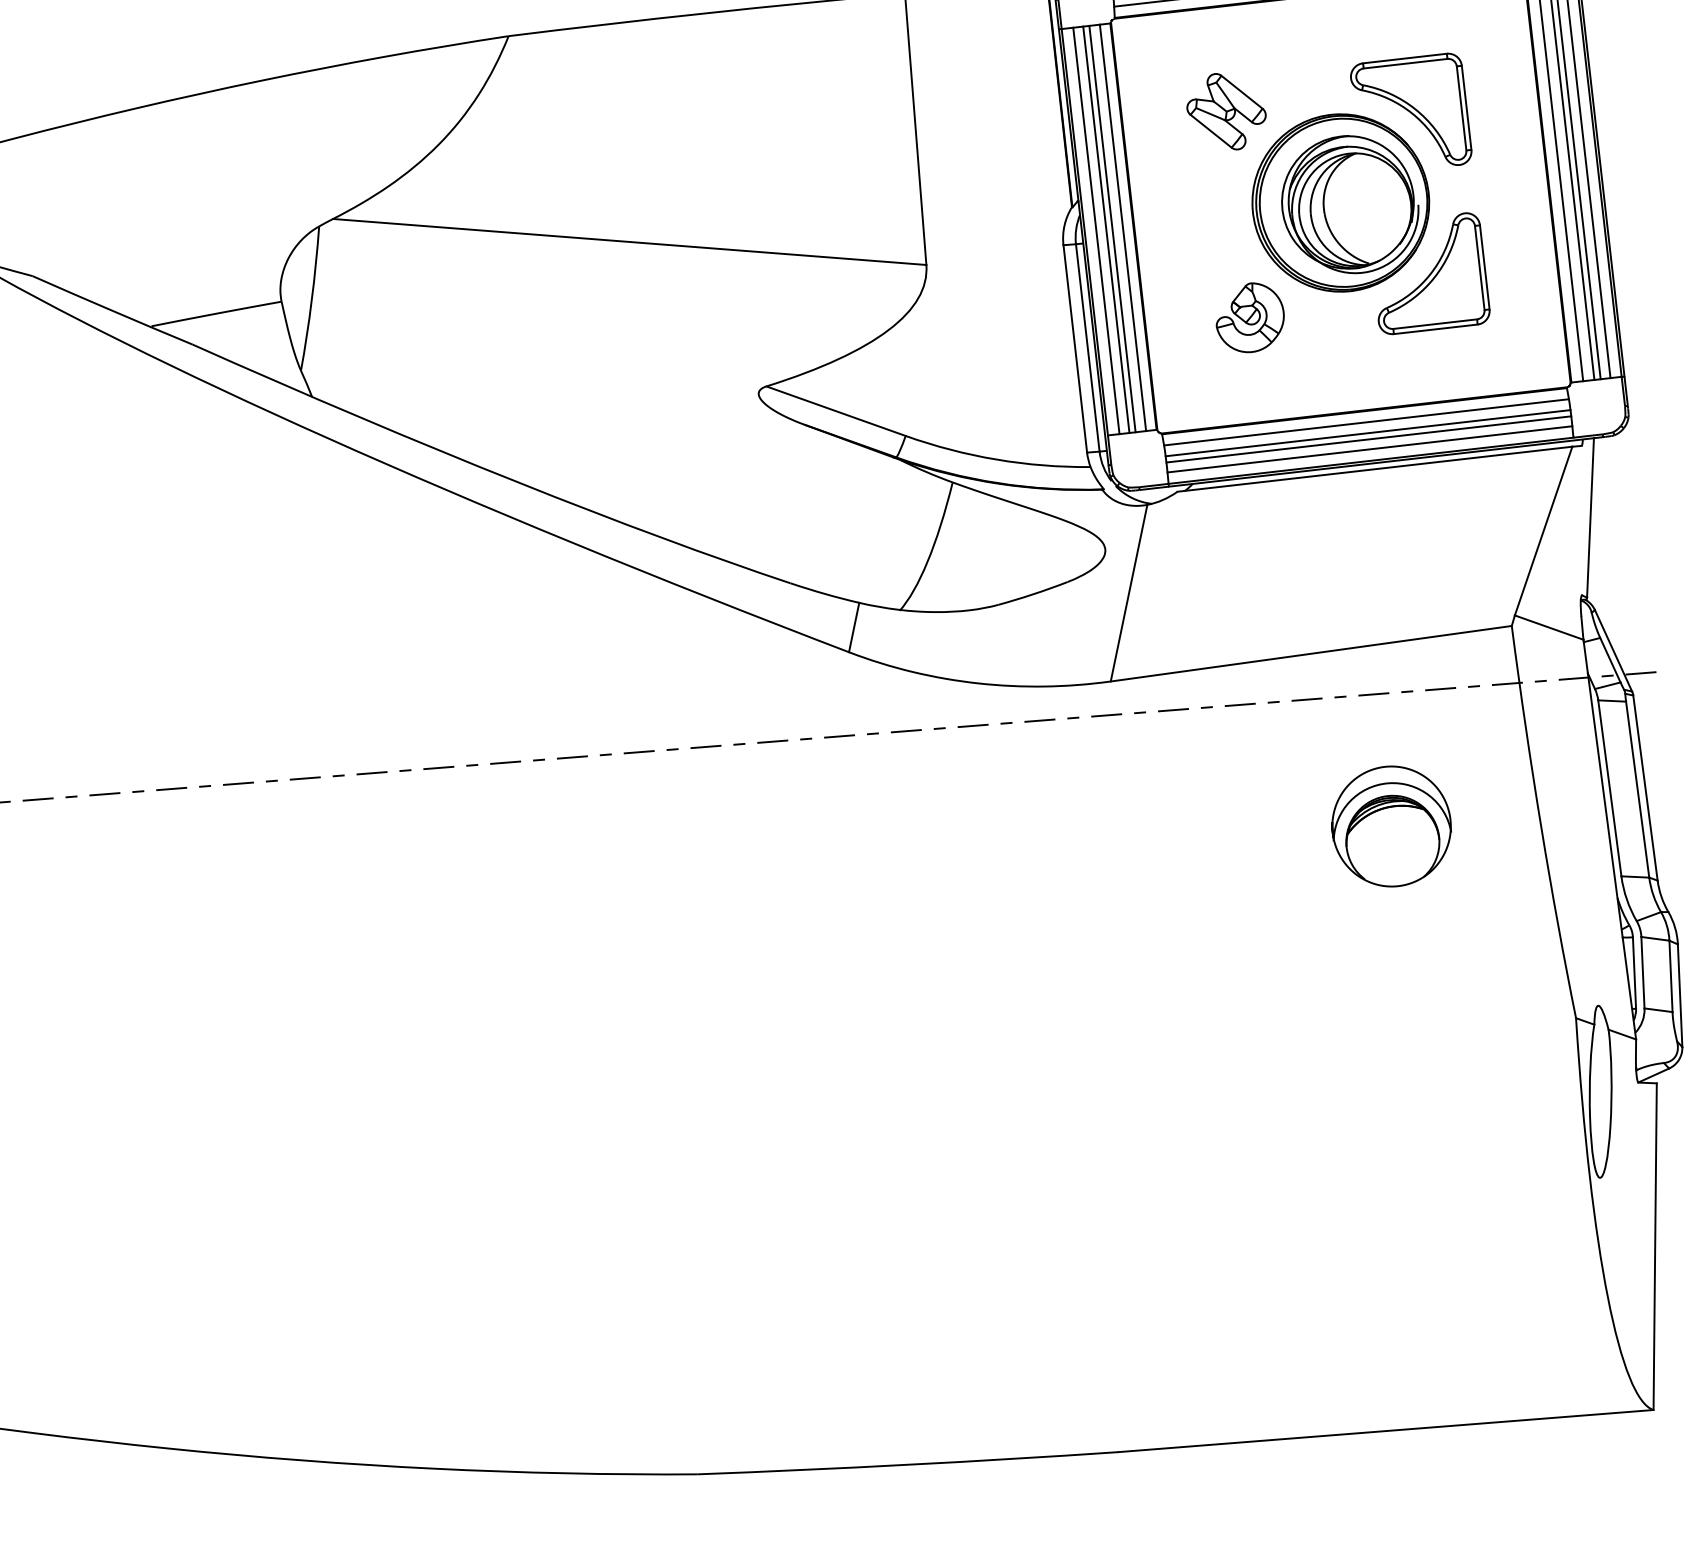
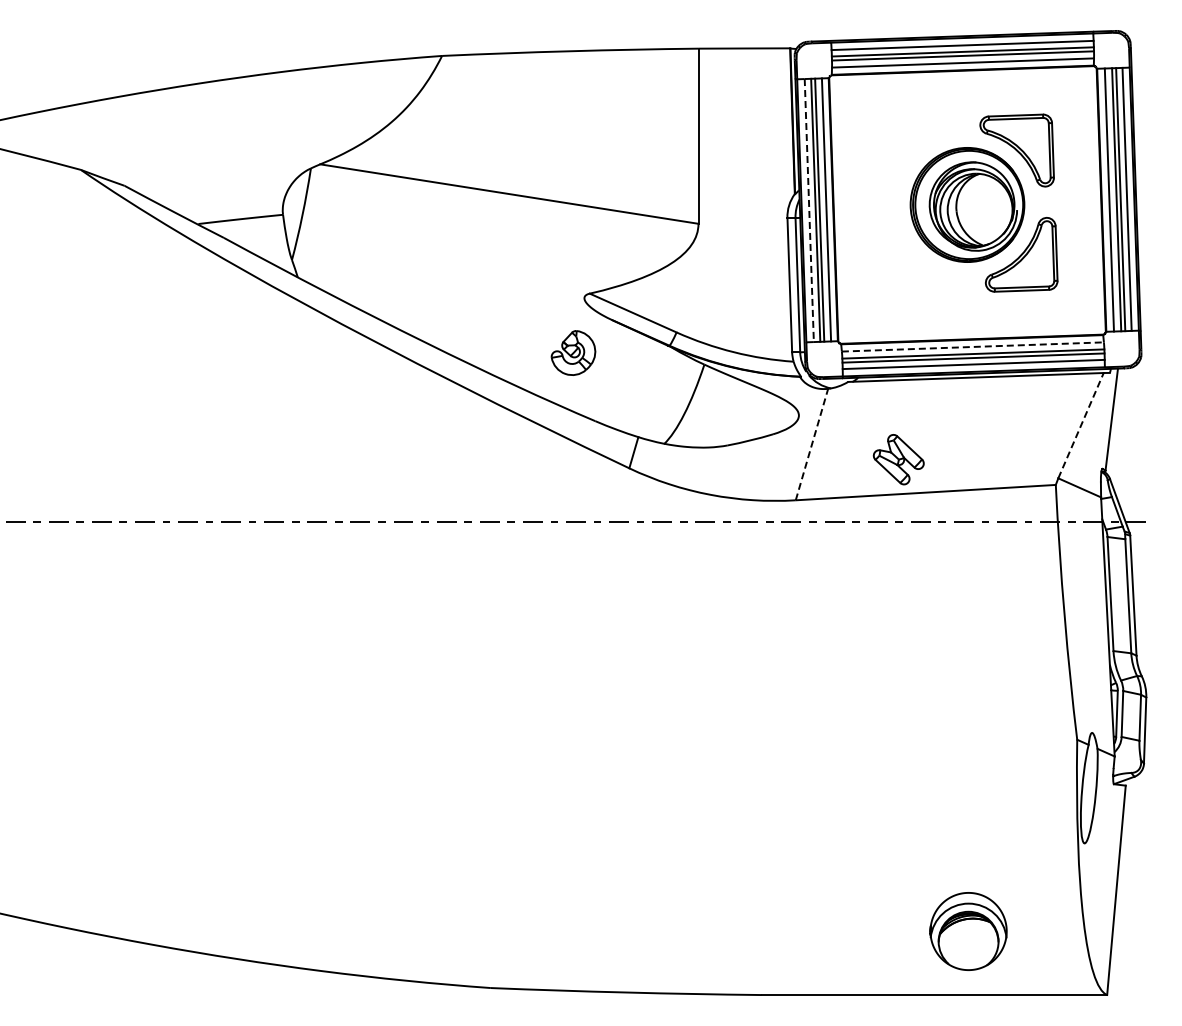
part: (1226, 111) -> (898, 459), moved
line: (1096, 230) -> (809, 210), solid -> dashed
part: (1250, 316) -> (573, 352), moved
line: (1367, 421) -> (973, 346), solid -> dashed
line: (1544, 530) -> (1081, 425), solid -> dashed
line: (1129, 592) -> (812, 444), solid -> dashed
part: (1391, 826) -> (968, 931), moved

